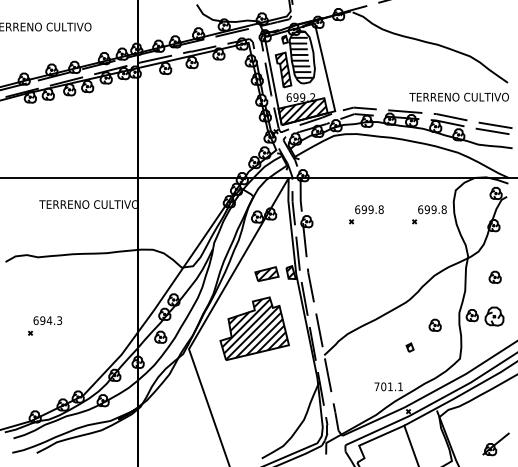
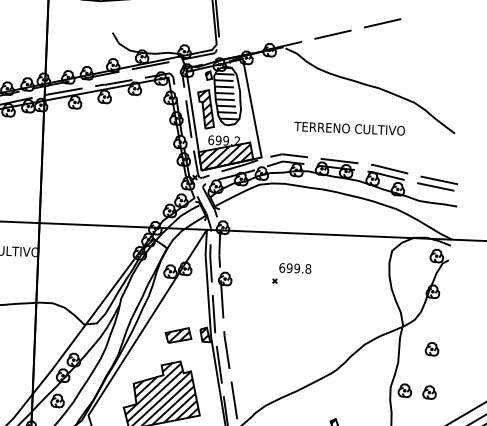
text: (458, 96) -> (348, 127), moved
part: (429, 214) -> (361, 276), removed
part: (494, 315) -> (429, 391), size x0.62
part: (434, 324) -> (362, 398), removed

